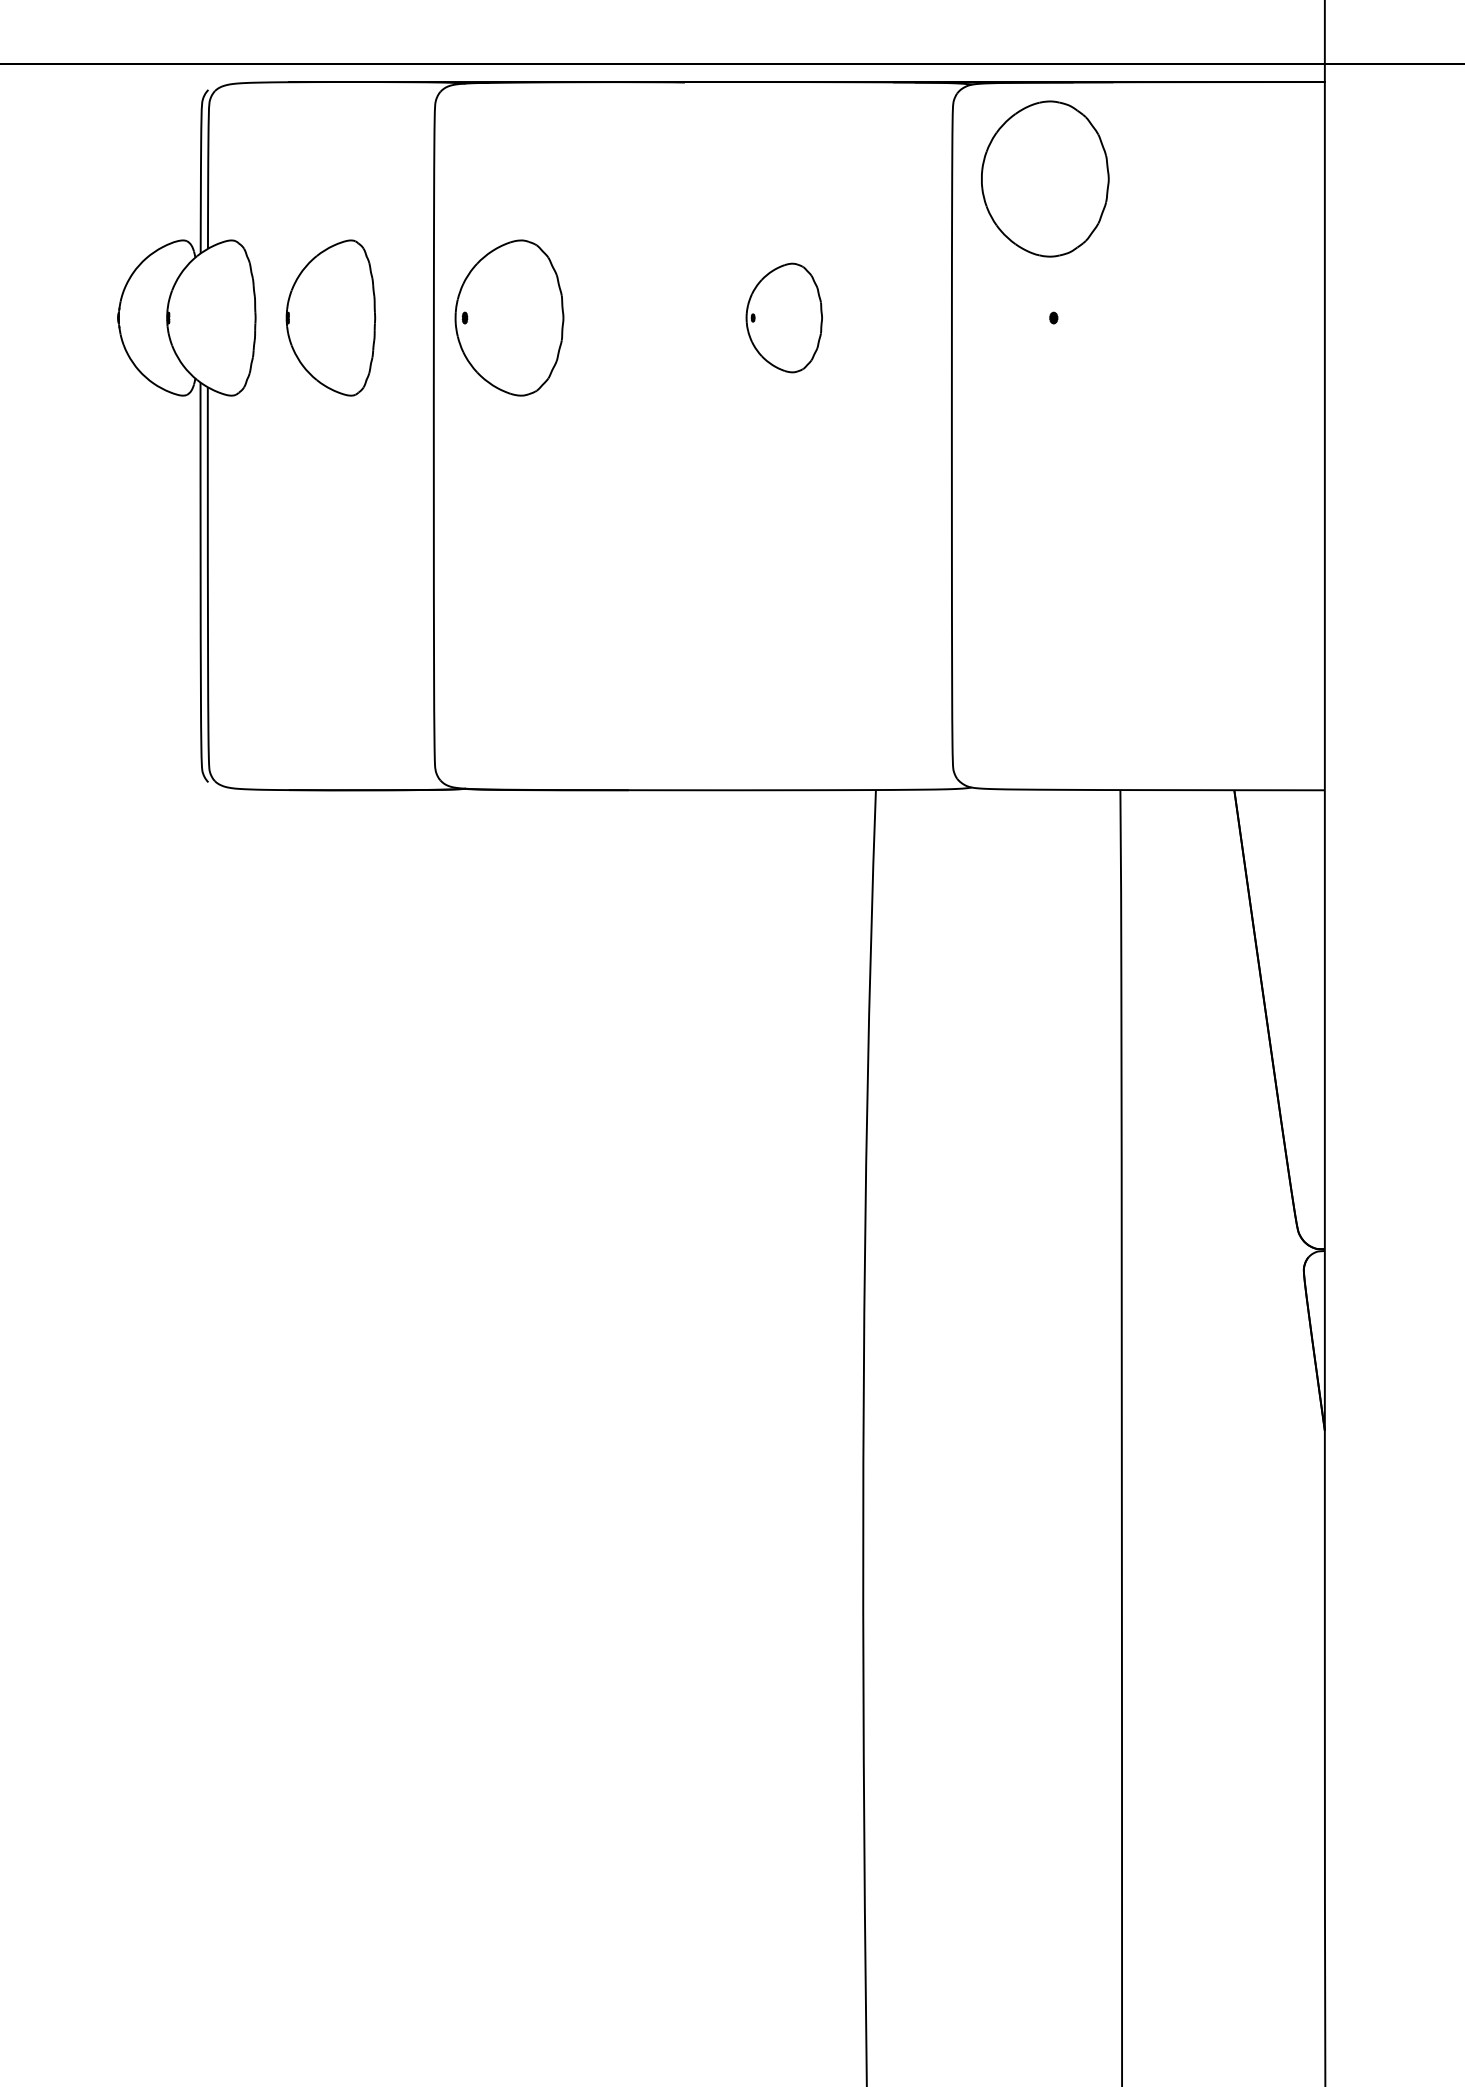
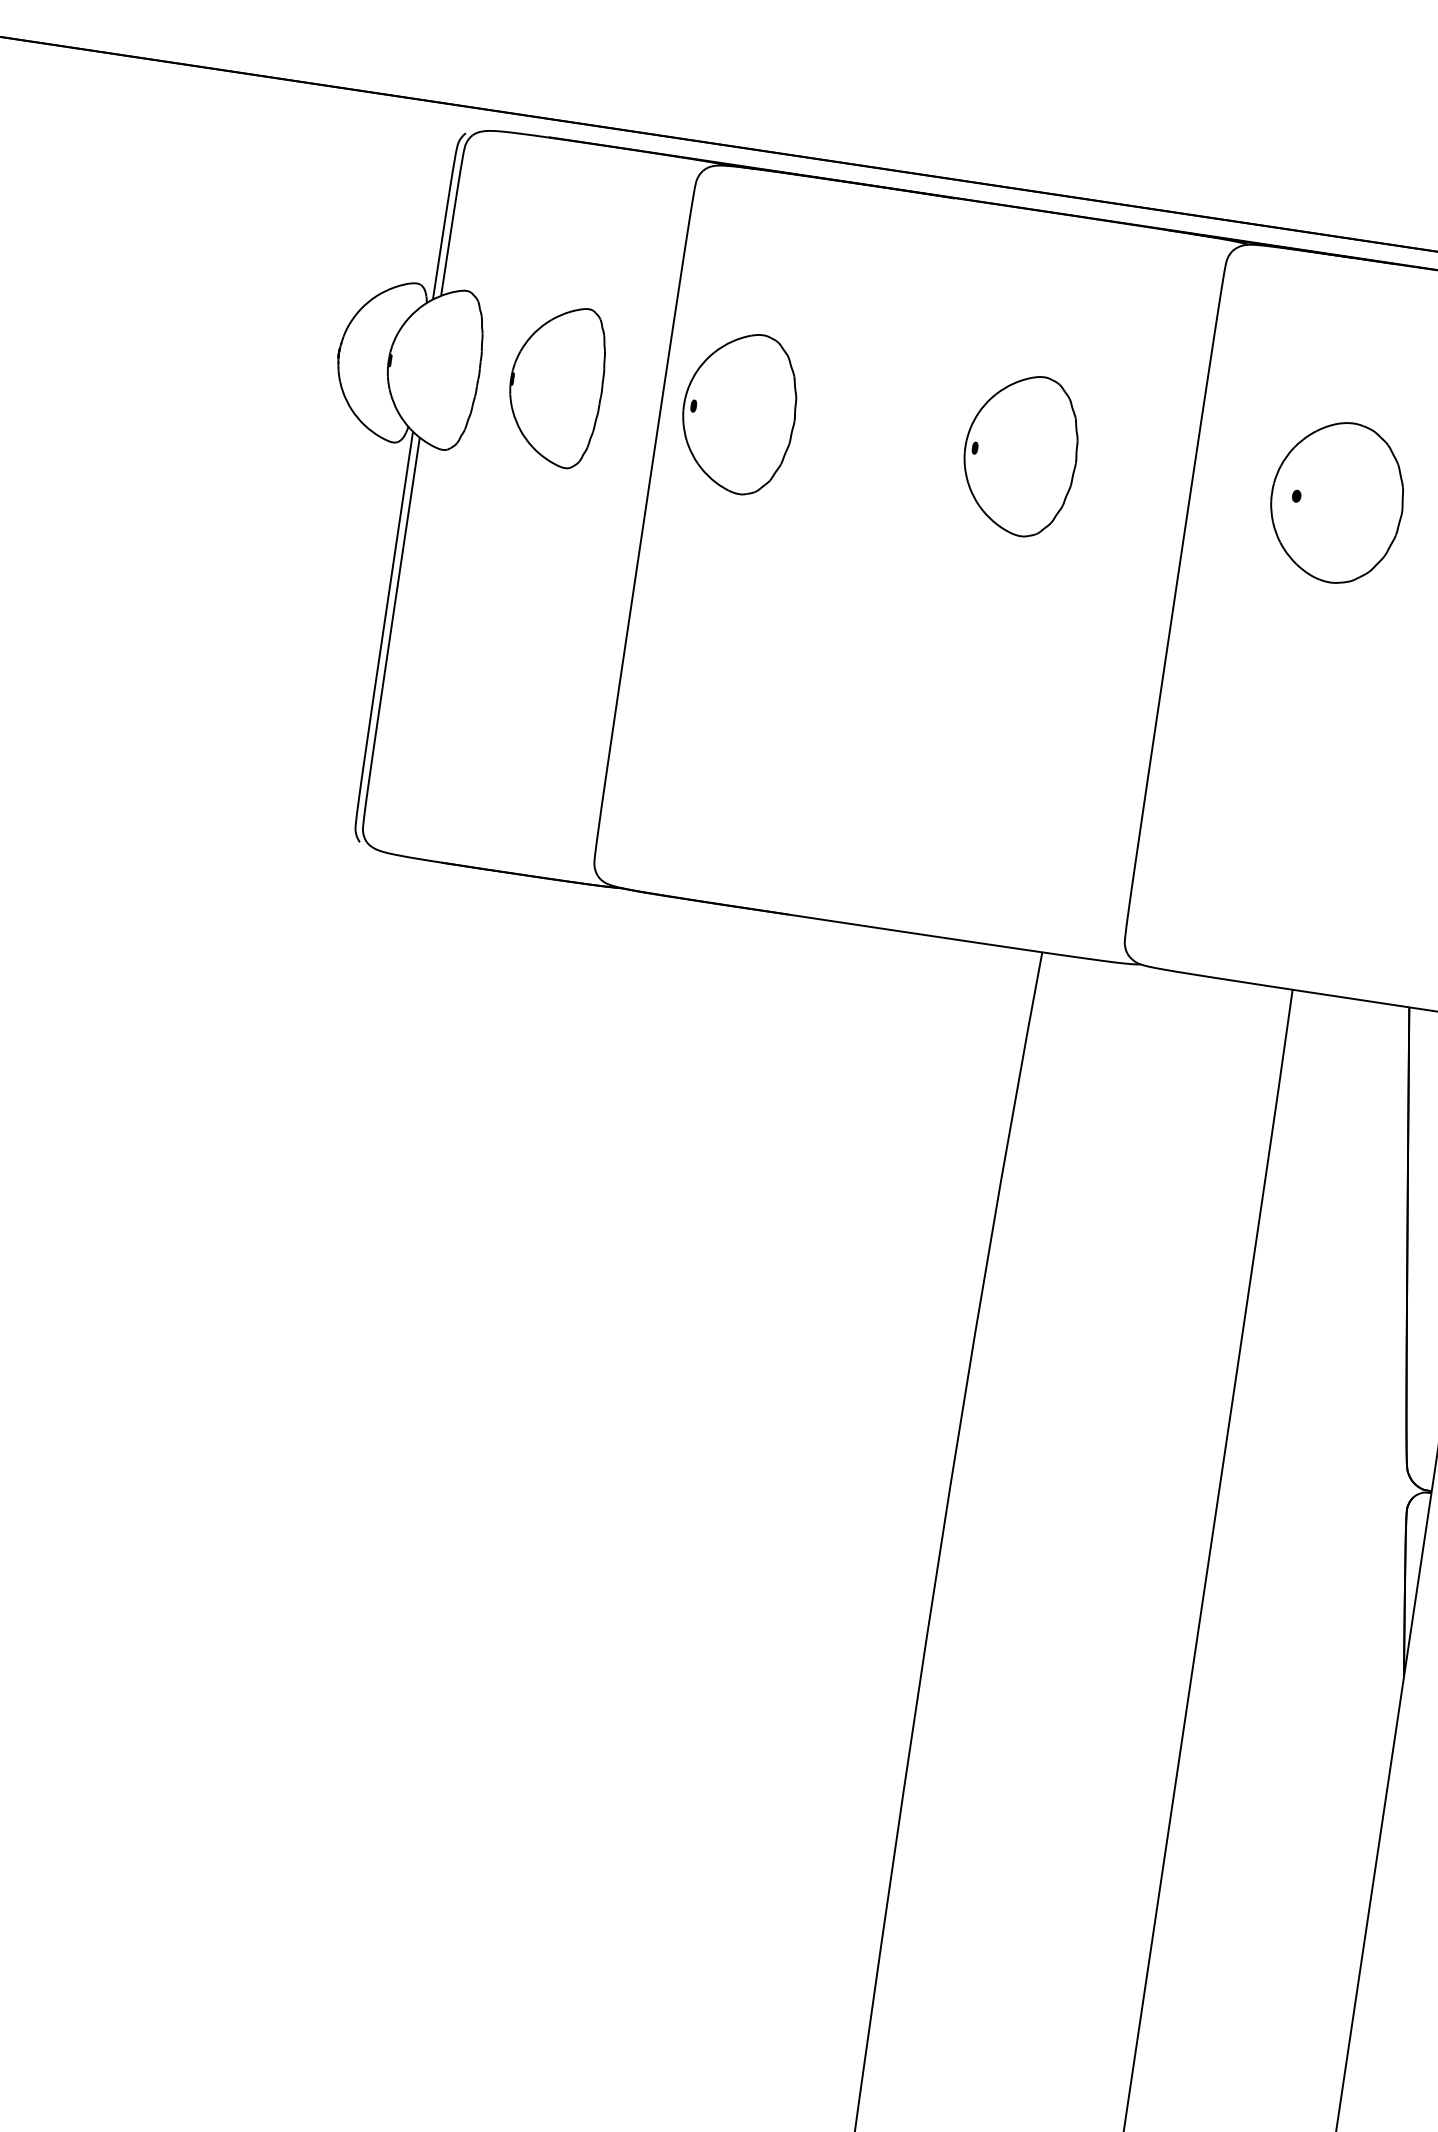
part: (1045, 178) -> (1337, 501), moved
part: (784, 317) -> (1021, 454), size x1.43

